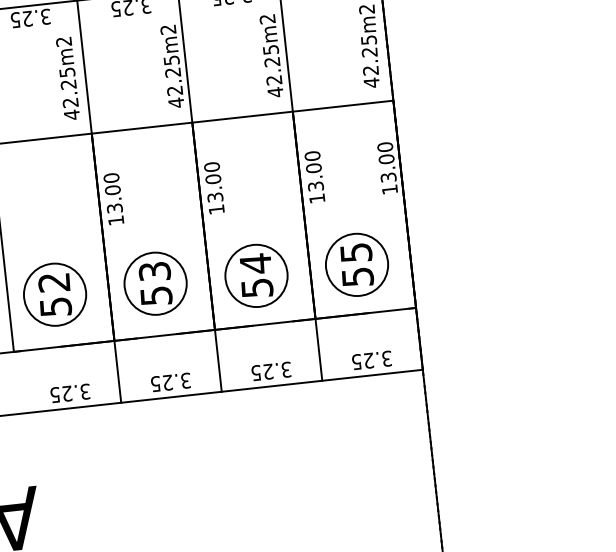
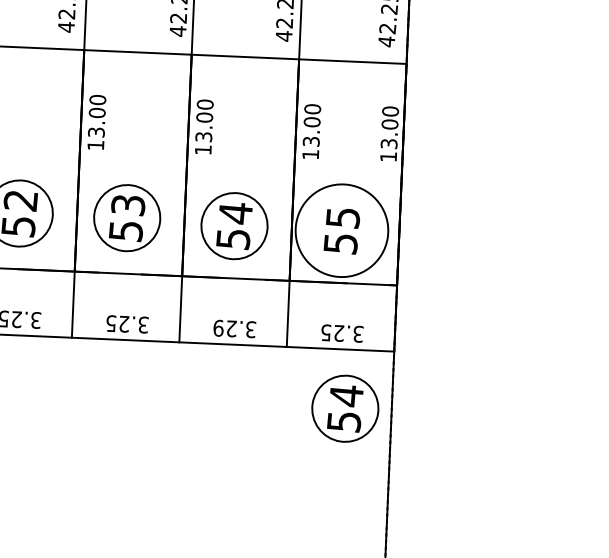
circle: (356, 264) -> (341, 230), size x1.4
text: (256, 373) -> (218, 328), 3.25 -> 3.29
part: (385, 429) -> (345, 408), added

